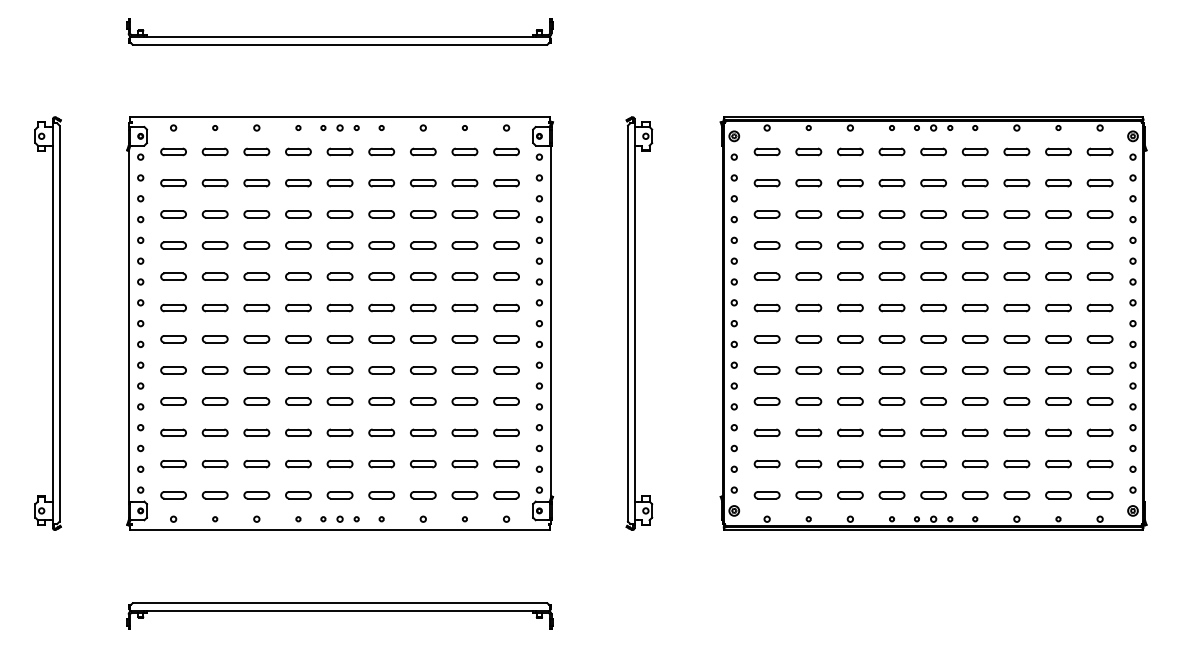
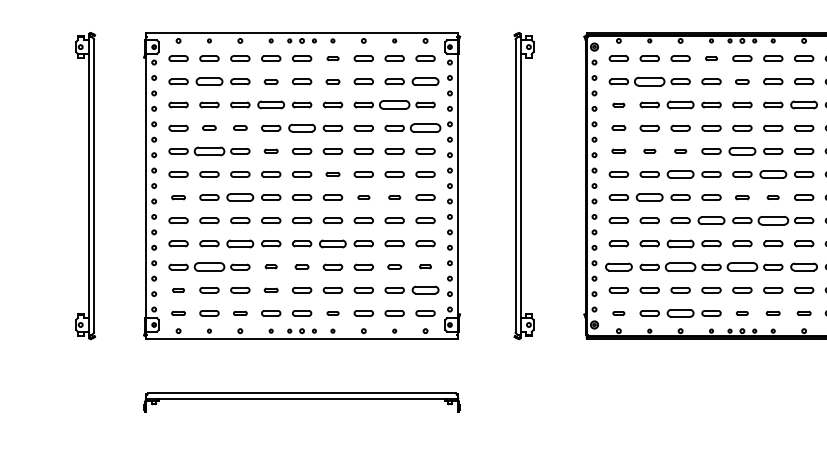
part: (381, 151) -> (332, 58), size x0.6
part: (891, 151) -> (711, 58), size x0.6
part: (214, 183) -> (208, 82), size x1.4
part: (298, 183) -> (271, 82), size x0.7
part: (381, 183) -> (332, 82), size x0.7
part: (506, 183) -> (425, 82), size x1.4
part: (808, 183) -> (649, 82), size x1.6
part: (933, 183) -> (742, 82), size x0.7
part: (298, 214) -> (271, 105), size x1.4
part: (464, 214) -> (394, 105), size x1.6
part: (766, 214) -> (618, 105), size x0.6
part: (850, 214) -> (680, 105), size x1.4
part: (1016, 214) -> (803, 105), size x1.4
part: (214, 245) -> (208, 128), size x0.7
part: (256, 245) -> (240, 128), size x0.7
part: (339, 245) -> (301, 128), size x1.4
part: (506, 245) -> (425, 128), size x1.6
part: (766, 245) -> (618, 128), size x0.7
part: (214, 276) -> (208, 151), size x1.6
part: (298, 276) -> (271, 151), size x0.7
part: (766, 276) -> (618, 151), size x0.7
part: (808, 276) -> (649, 151), size x0.6
part: (850, 276) -> (680, 151), size x0.6
part: (933, 276) -> (742, 151), size x1.4
part: (381, 307) -> (332, 174), size x0.7
part: (850, 307) -> (680, 174), size x1.4
part: (974, 307) -> (772, 174), size x1.4
part: (173, 339) -> (178, 197), size x0.7
part: (256, 339) -> (240, 197), size x1.4
part: (423, 339) -> (363, 197), size x0.6
part: (464, 339) -> (394, 197), size x0.6
part: (808, 339) -> (649, 197), size x1.4
part: (933, 339) -> (742, 197), size x0.7
part: (974, 339) -> (772, 197), size x0.6
part: (891, 370) -> (711, 220), size x1.4
part: (974, 370) -> (772, 220), size x1.6
part: (256, 401) -> (240, 243), size x1.4
part: (381, 401) -> (332, 243), size x1.4
part: (850, 401) -> (680, 243), size x1.4
part: (214, 432) -> (208, 266), size x1.6
part: (298, 432) -> (271, 266), size x0.6
part: (339, 432) -> (301, 266), size x0.7
part: (464, 432) -> (394, 266), size x0.7
part: (506, 432) -> (425, 266), size x0.6
part: (766, 432) -> (618, 266), size x1.4
part: (850, 432) -> (680, 266), size x1.6
part: (933, 432) -> (742, 266), size x1.6
part: (1016, 432) -> (803, 266), size x1.4
part: (173, 464) -> (178, 290), size x0.6
part: (298, 464) -> (271, 290), size x0.7
part: (506, 464) -> (425, 290), size x1.4
part: (173, 495) -> (178, 313), size x0.7
part: (256, 495) -> (240, 313), size x0.7
part: (381, 495) -> (332, 313), size x0.6
part: (766, 495) -> (618, 313), size x0.6
part: (850, 495) -> (680, 313), size x1.4
part: (933, 495) -> (742, 313), size x0.6
part: (974, 495) -> (772, 313), size x0.7
part: (1016, 495) -> (803, 313), size x0.7

